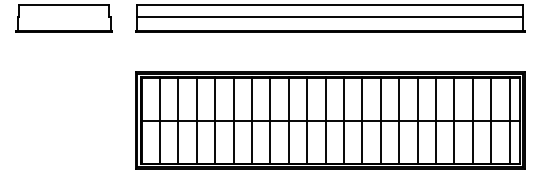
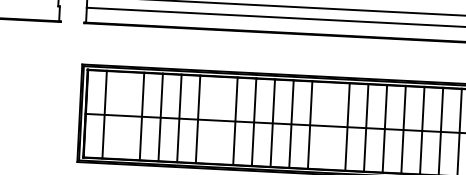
line: (178, 120) -> (123, 115), removed
line: (270, 120) -> (216, 120), removed
line: (380, 120) -> (328, 125), removed

